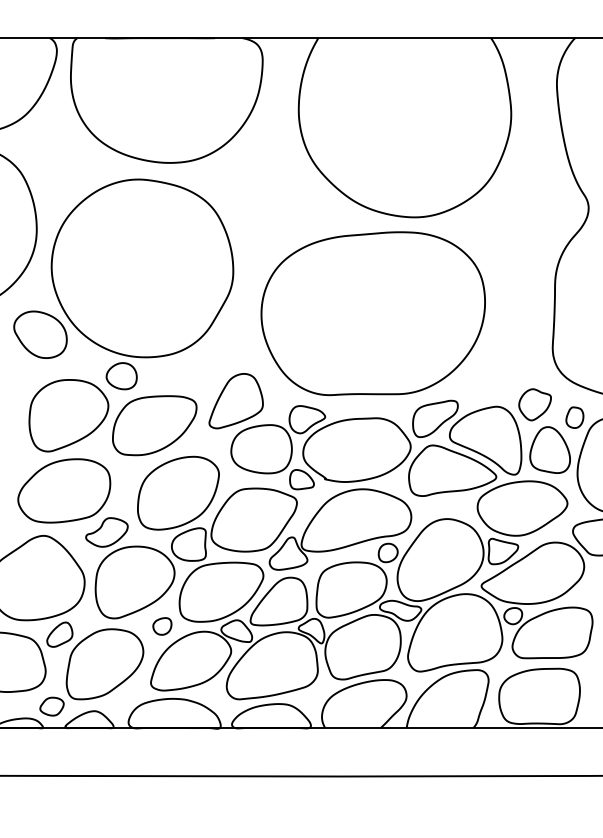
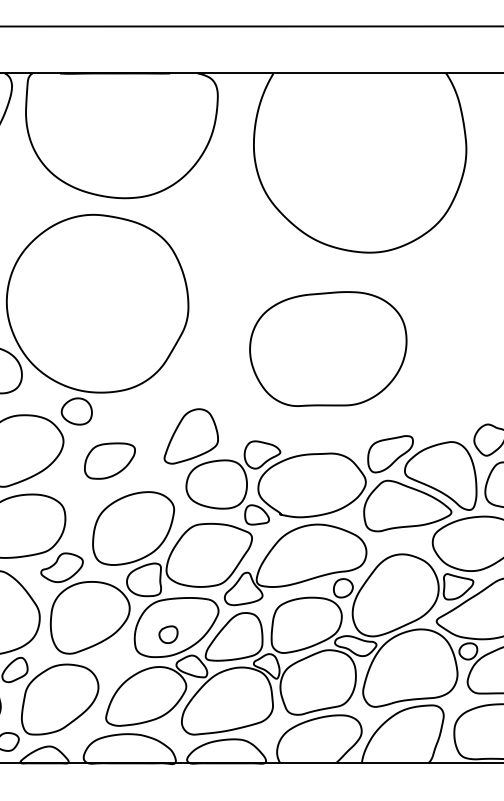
part: (372, 313) -> (327, 348), size x0.7
part: (154, 425) -> (109, 460), size x0.6
part: (162, 626) -> (168, 634), moved

